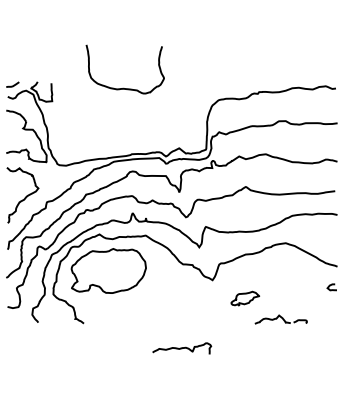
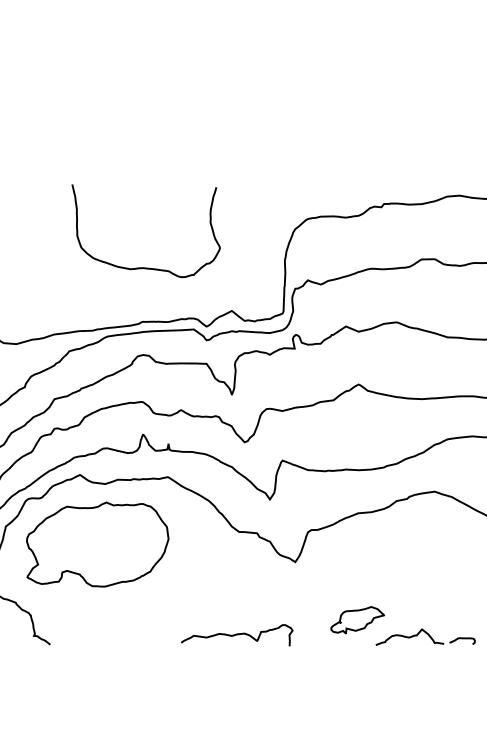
curve: (123, 87) -> (142, 265), moved
part: (245, 298) -> (357, 619), moved
curve: (182, 348) -> (237, 635), moved

